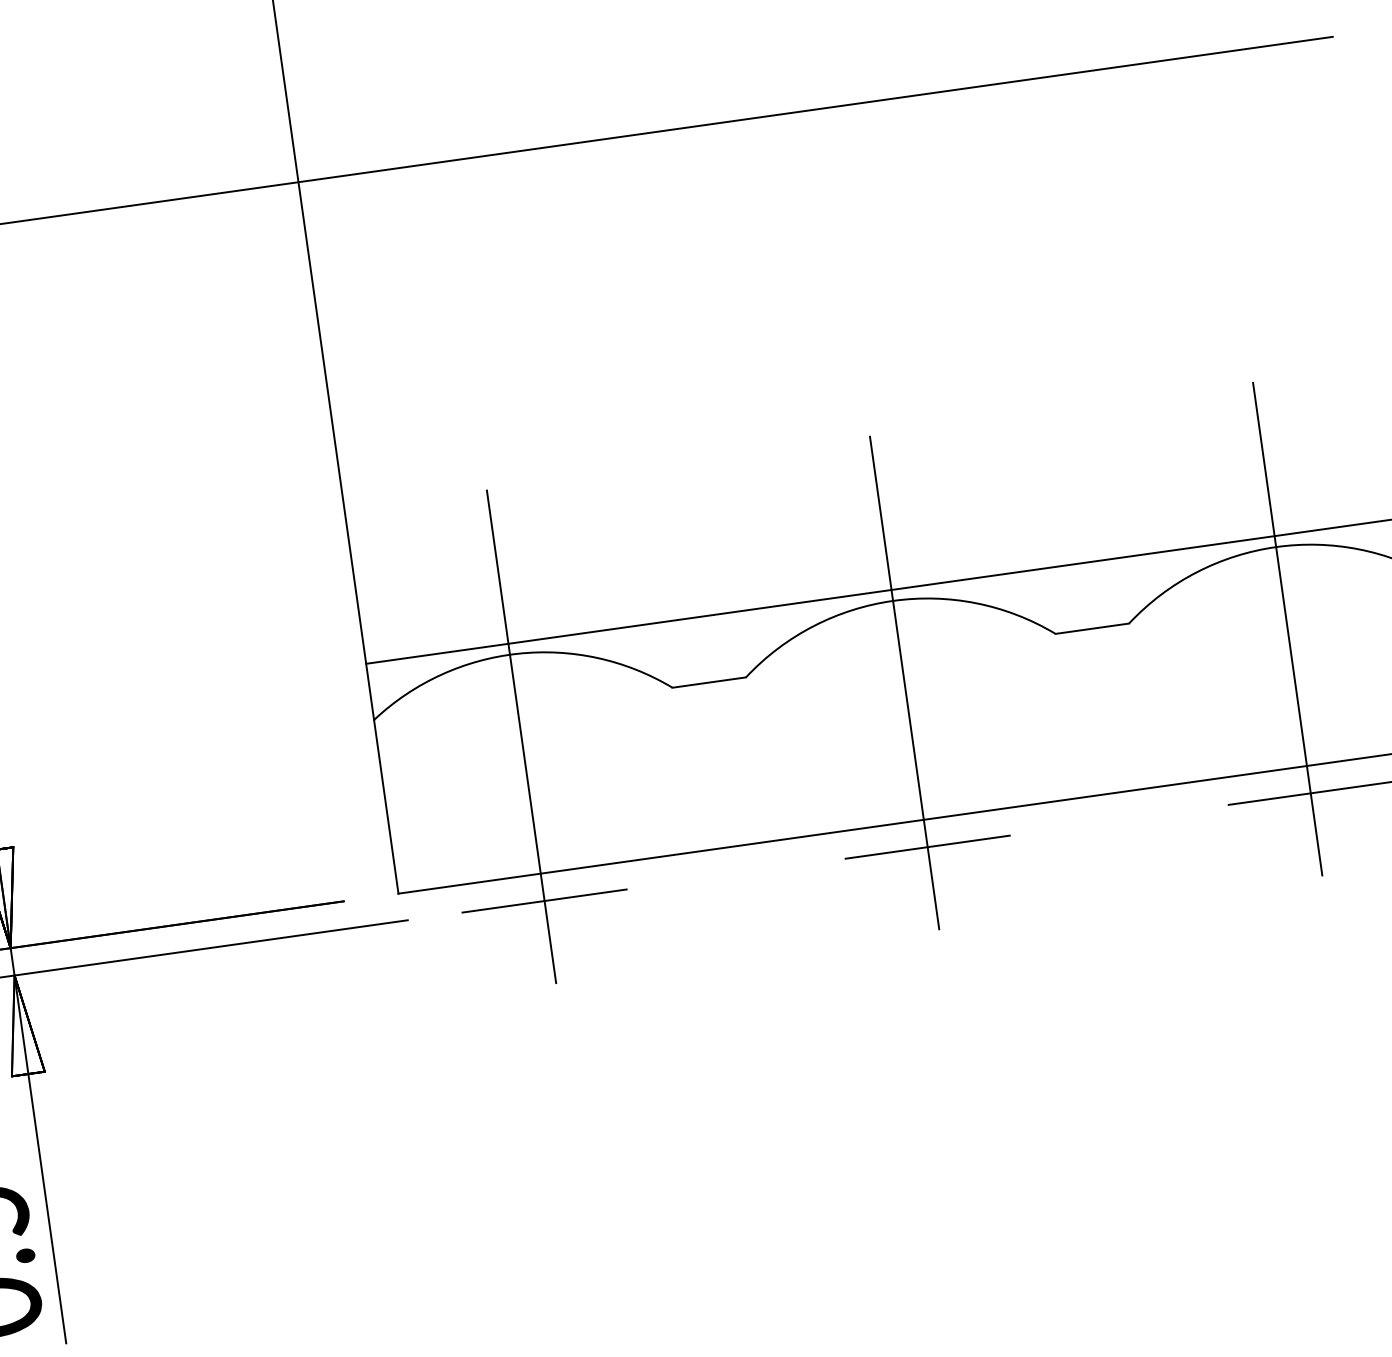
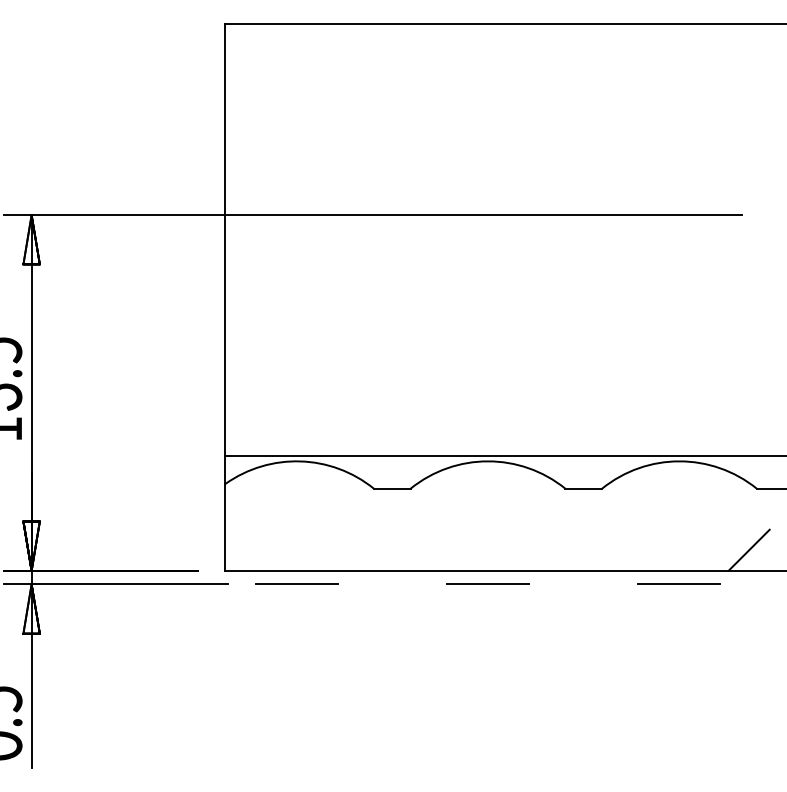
line: (1287, 629) -> (679, 502), removed
line: (905, 683) -> (488, 502), removed
line: (521, 737) -> (296, 502), removed

